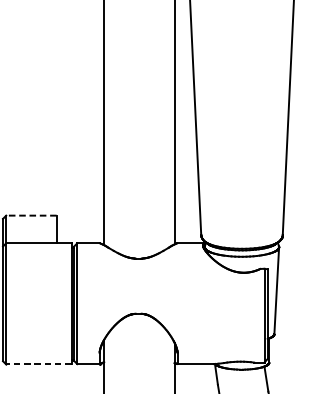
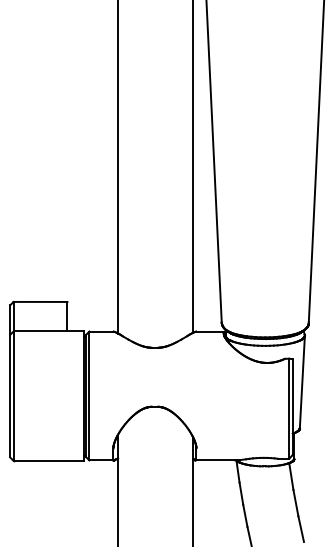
line: (31, 215) -> (40, 301), dashed -> solid
line: (38, 364) -> (48, 460), dashed -> solid

